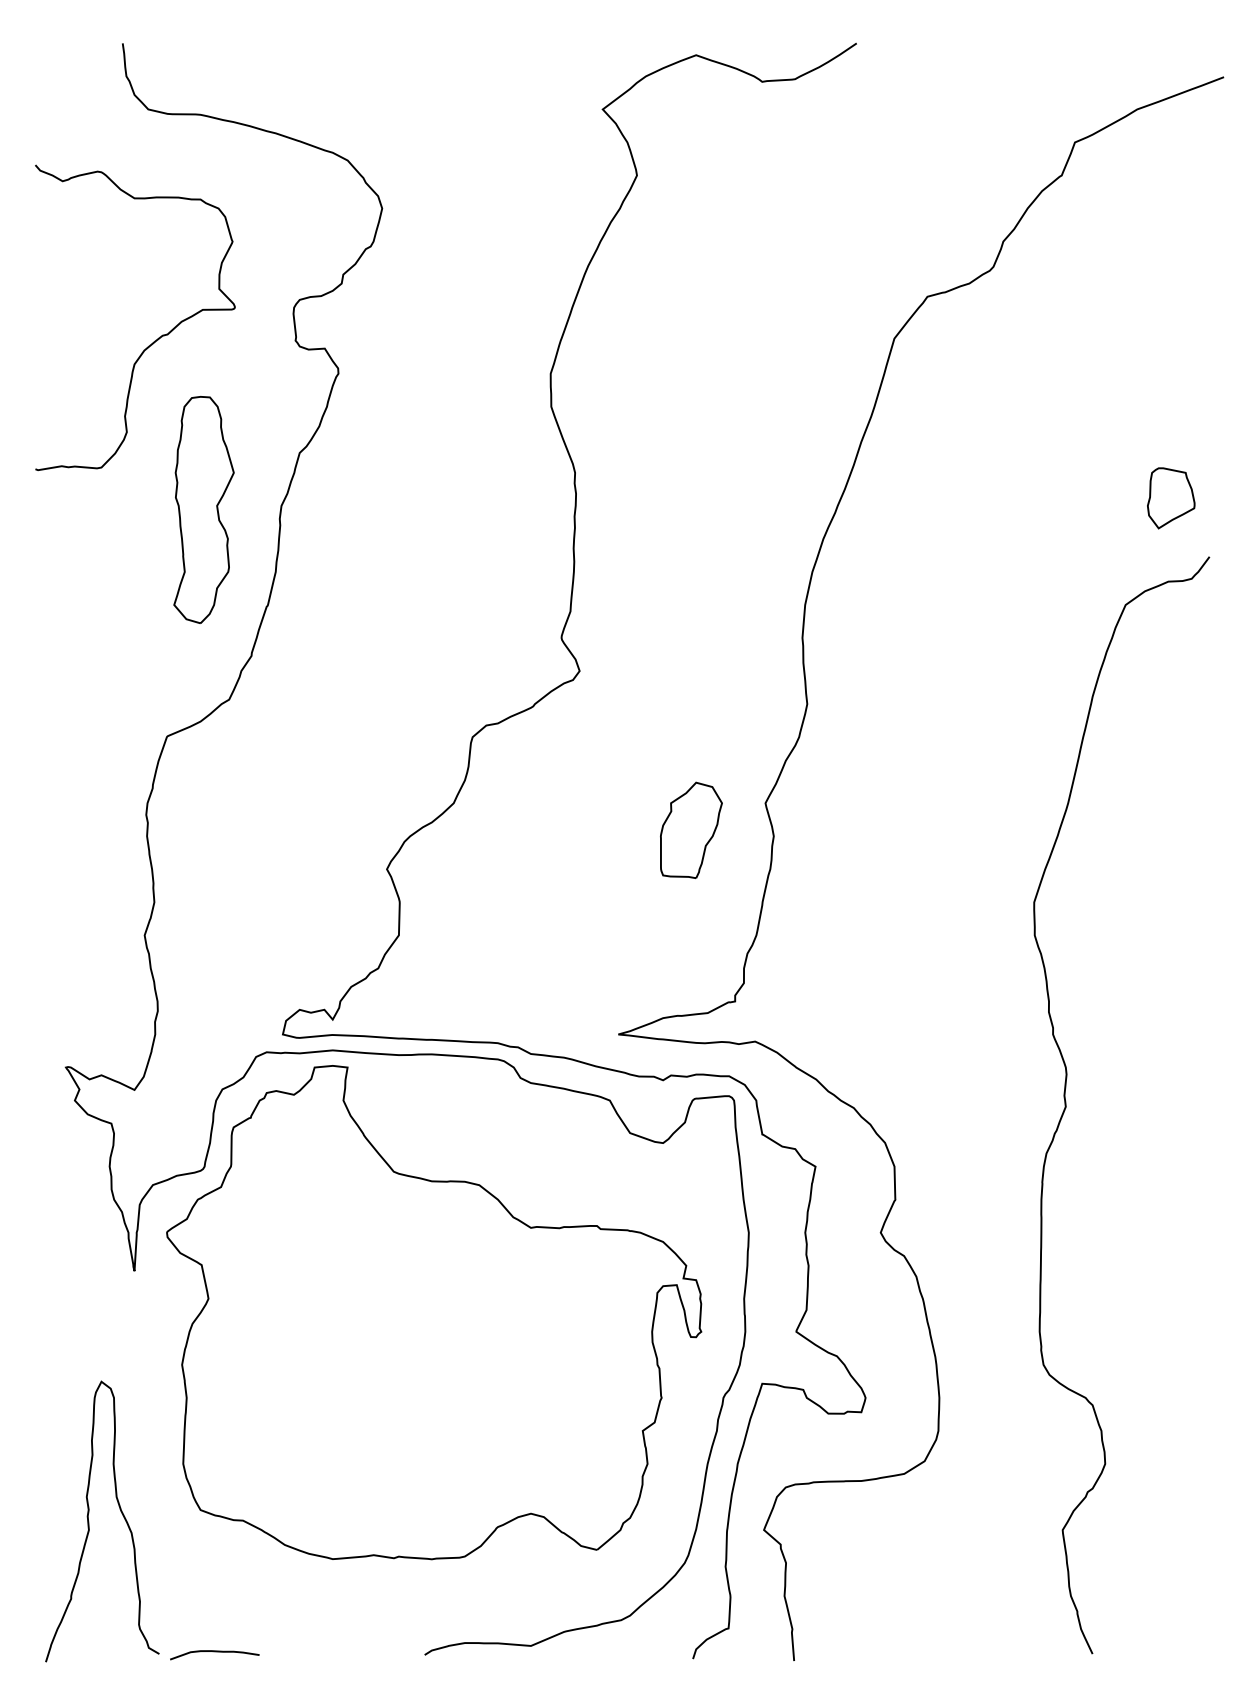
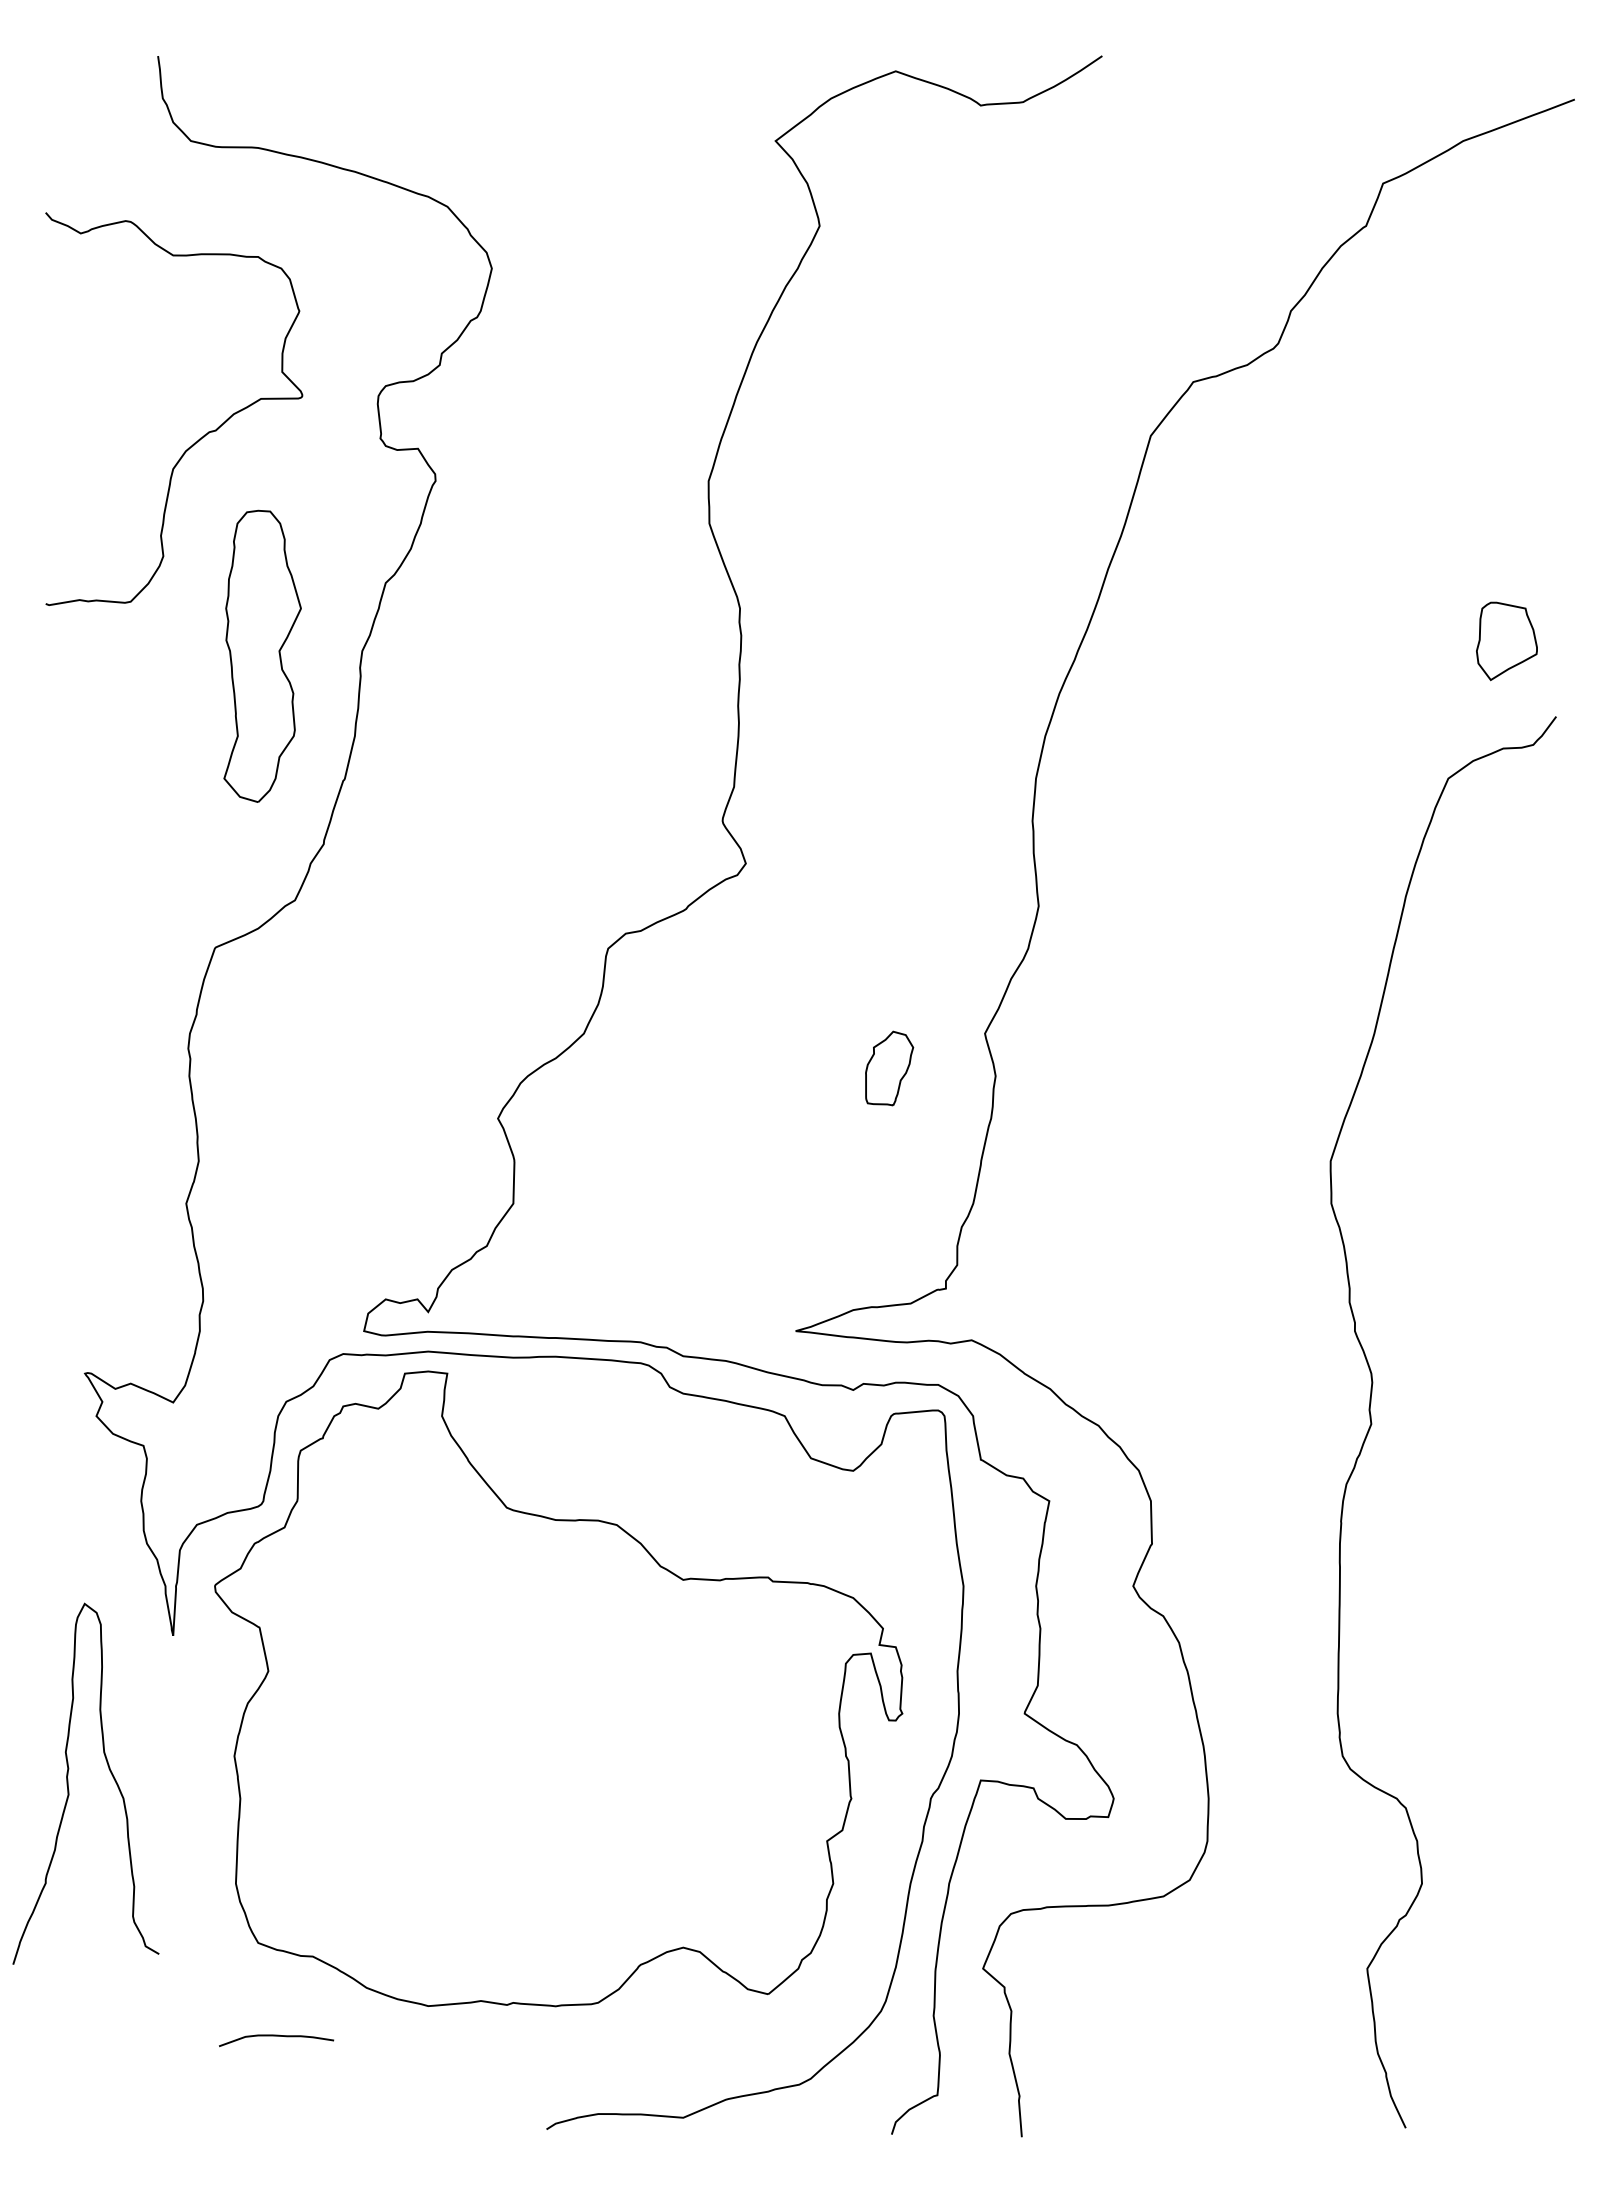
part: (691, 830) -> (889, 1068), size x0.6
curve: (88, 1521) -> (68, 1783), moved
curve: (214, 1651) -> (276, 2036), moved

